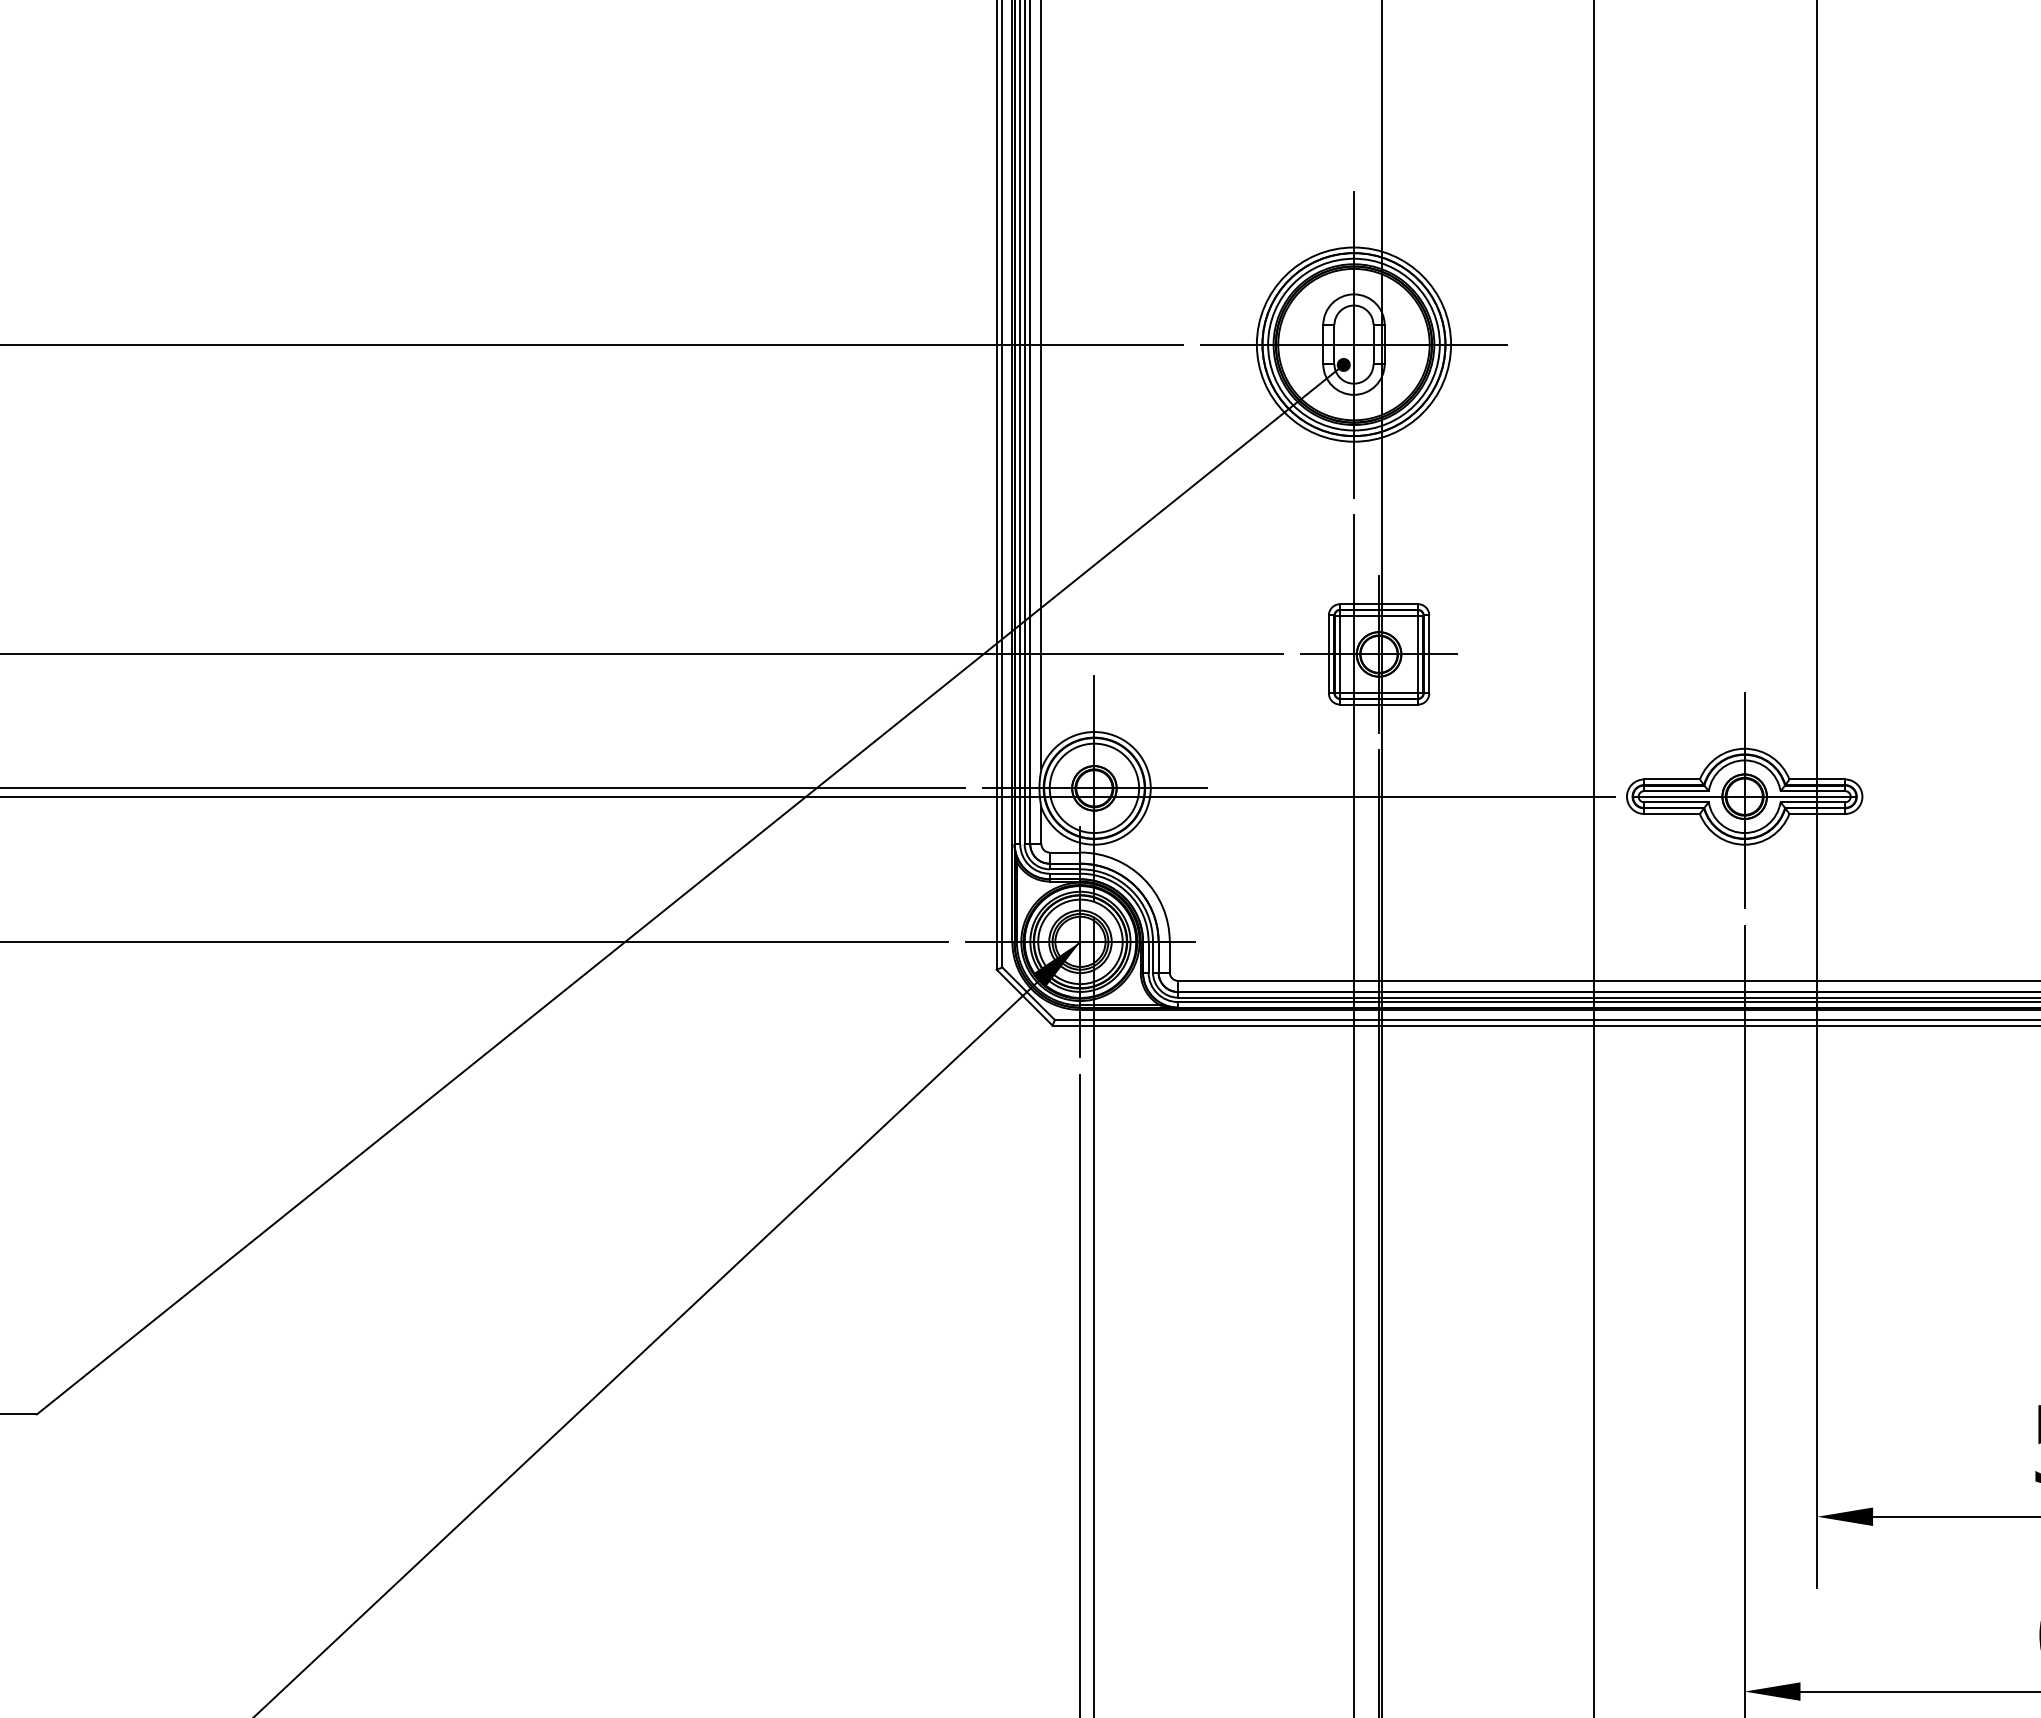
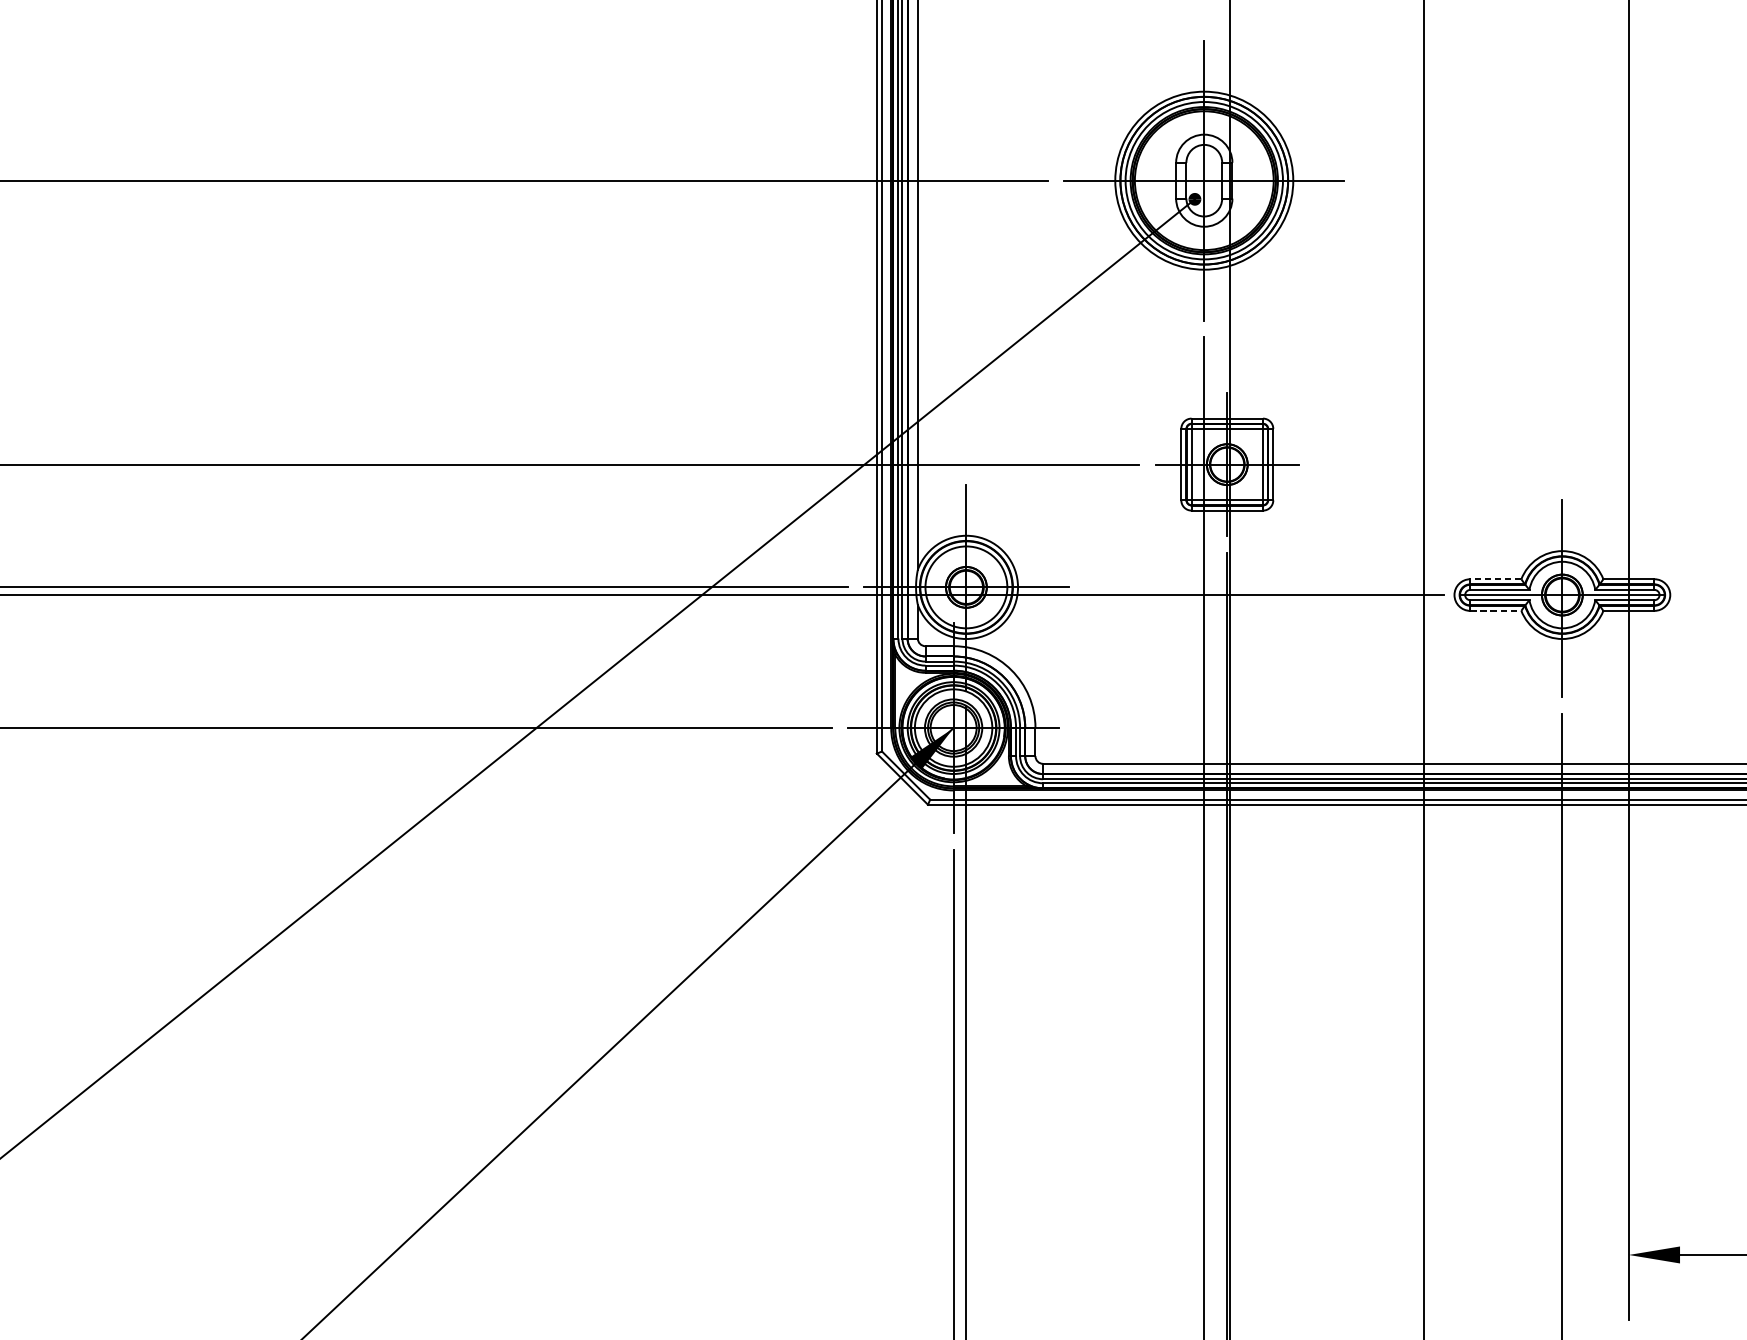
line: (1672, 779) -> (1496, 579), solid -> dashed
line: (1672, 814) -> (1496, 611), solid -> dashed

